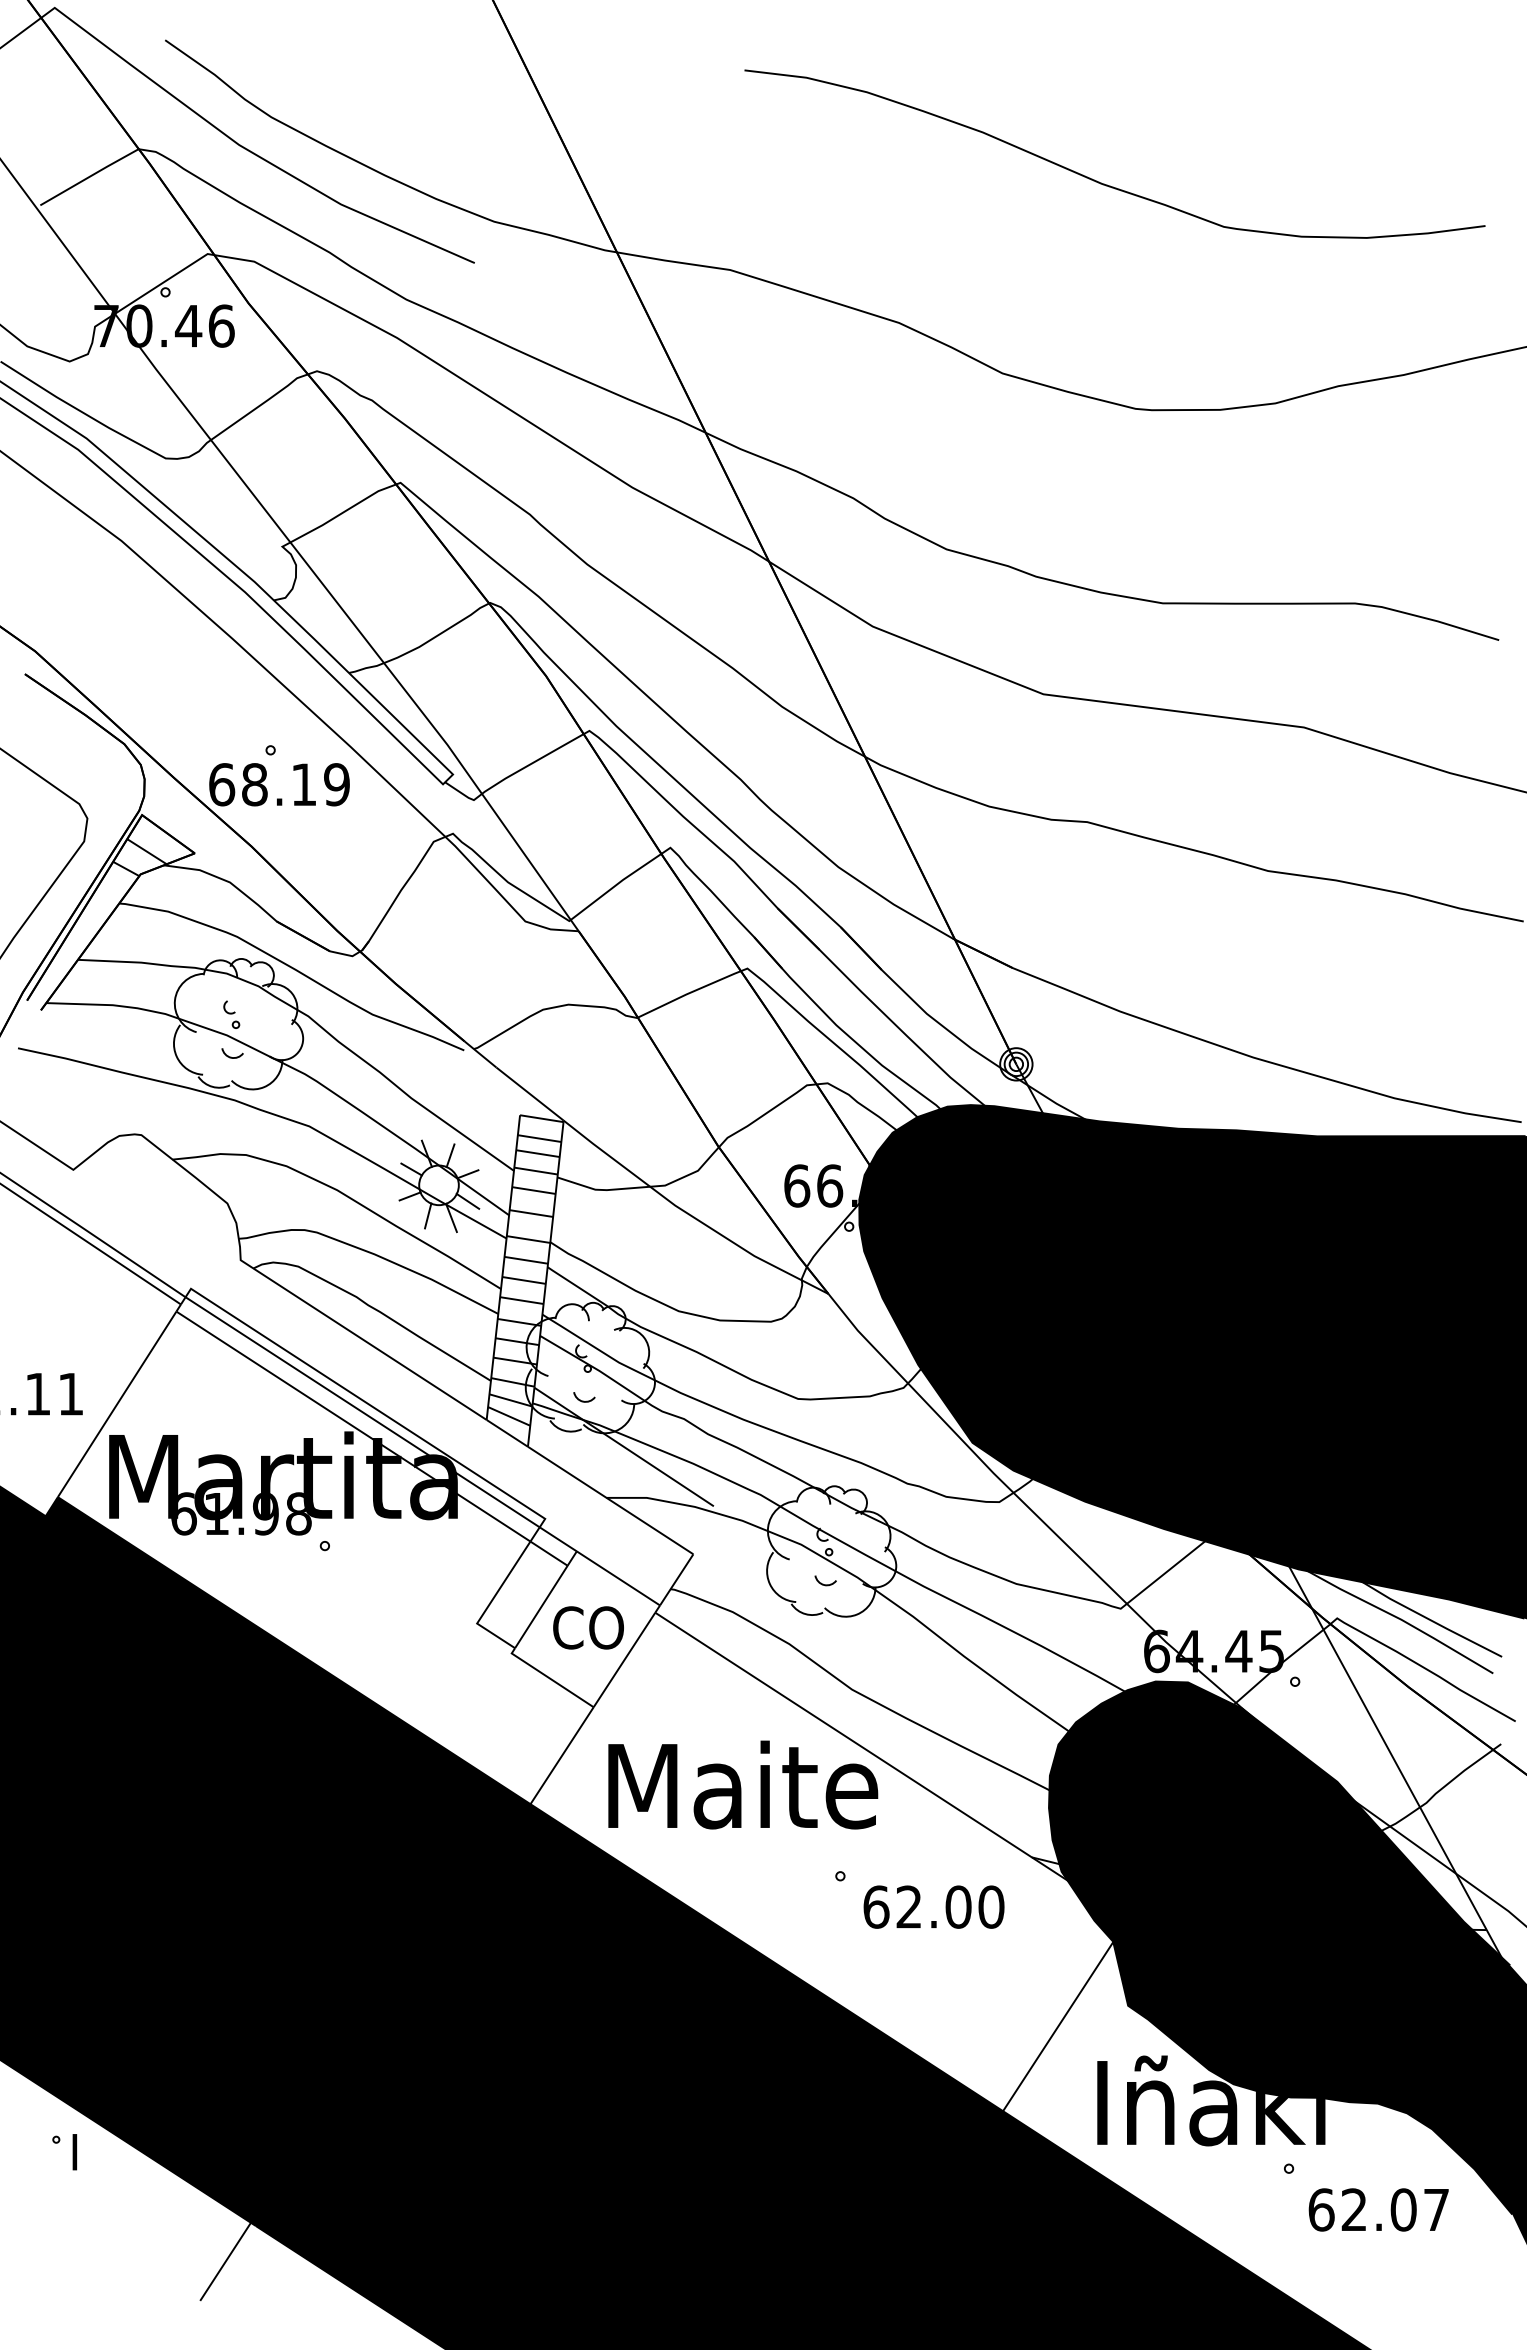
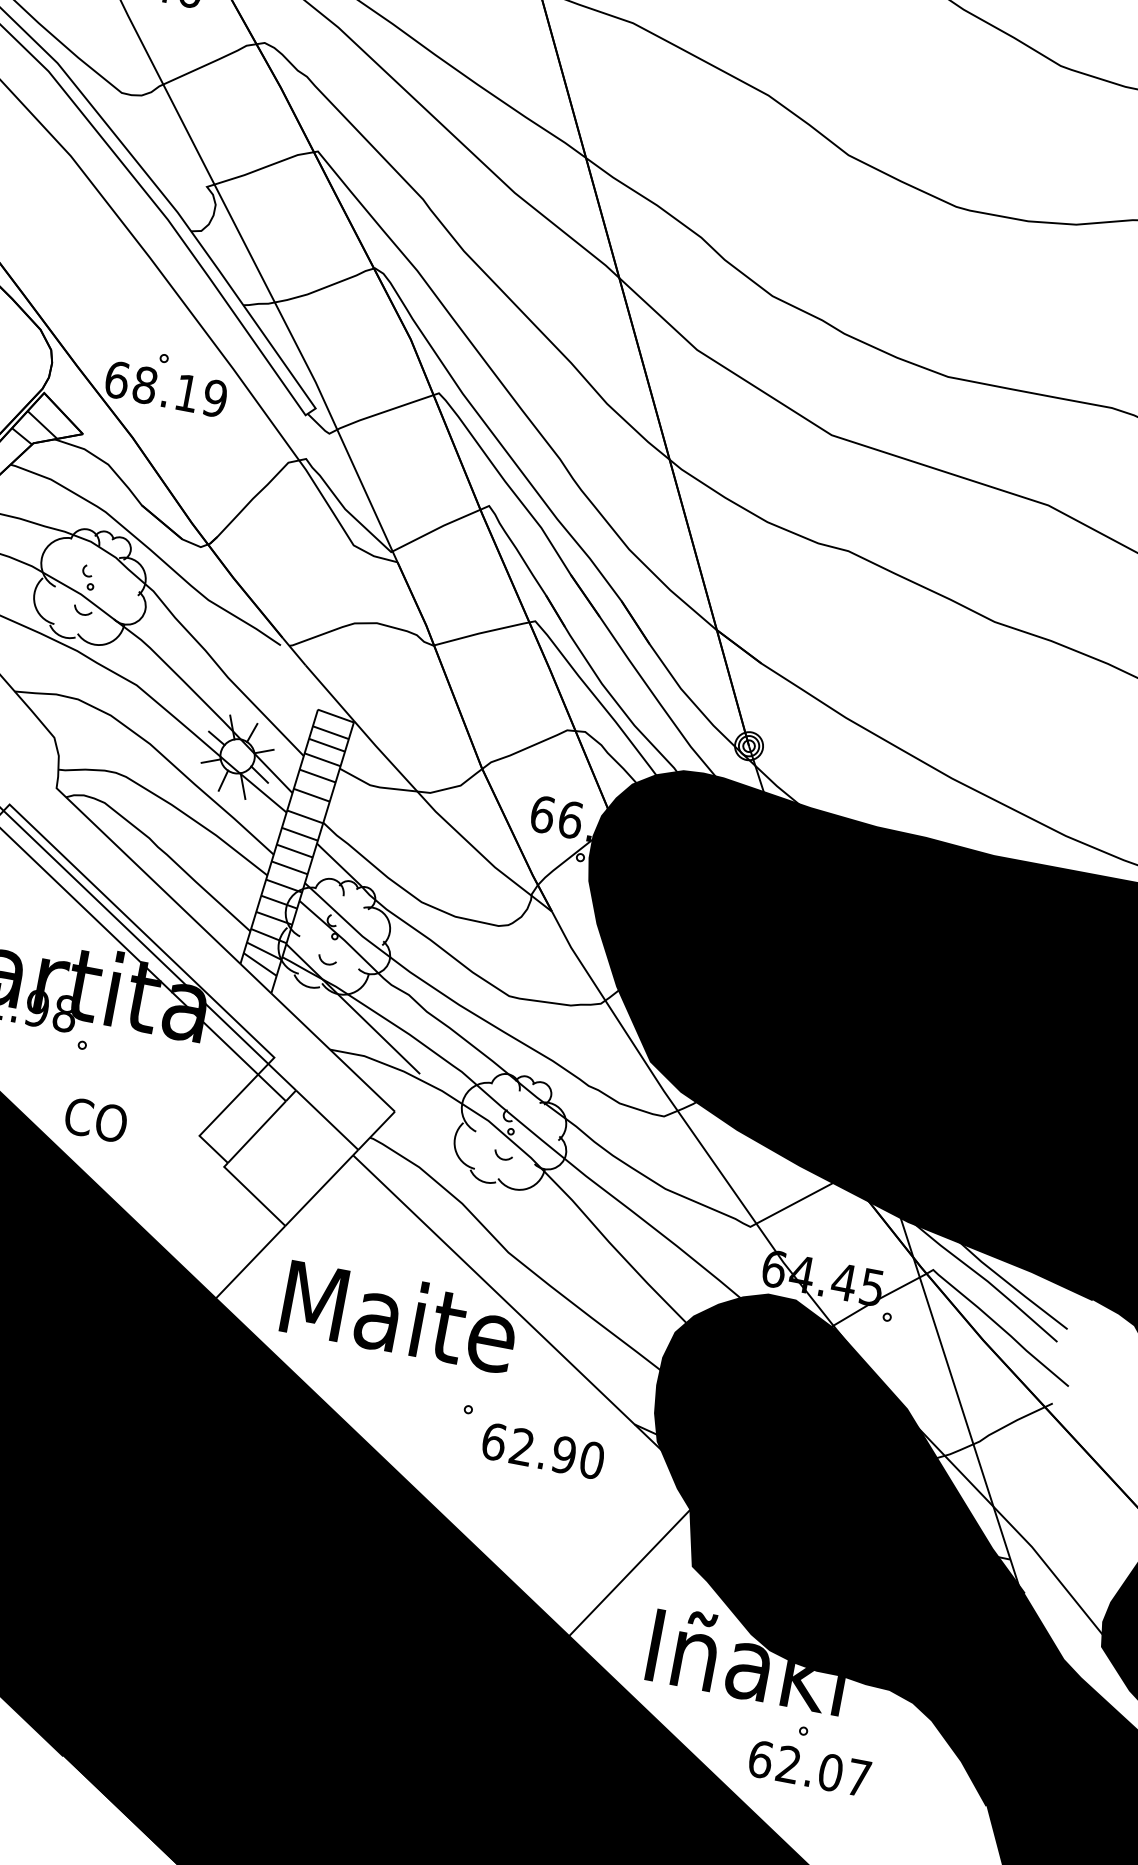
text: (588, 1627) -> (96, 1119), moved
text: (958, 1906) -> (564, 1454), 62.00 -> 62.90
text: (1378, 2209) -> (809, 1768), moved

